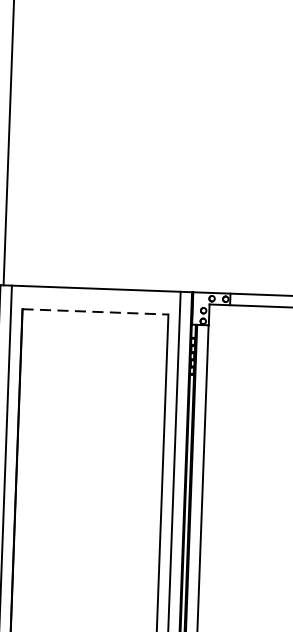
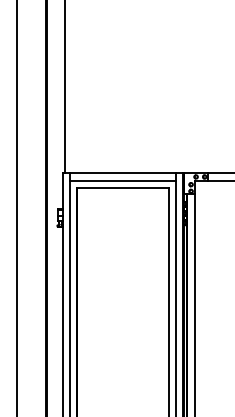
line: (94, 300) -> (122, 180), added
line: (96, 311) -> (123, 187), dashed -> solid

